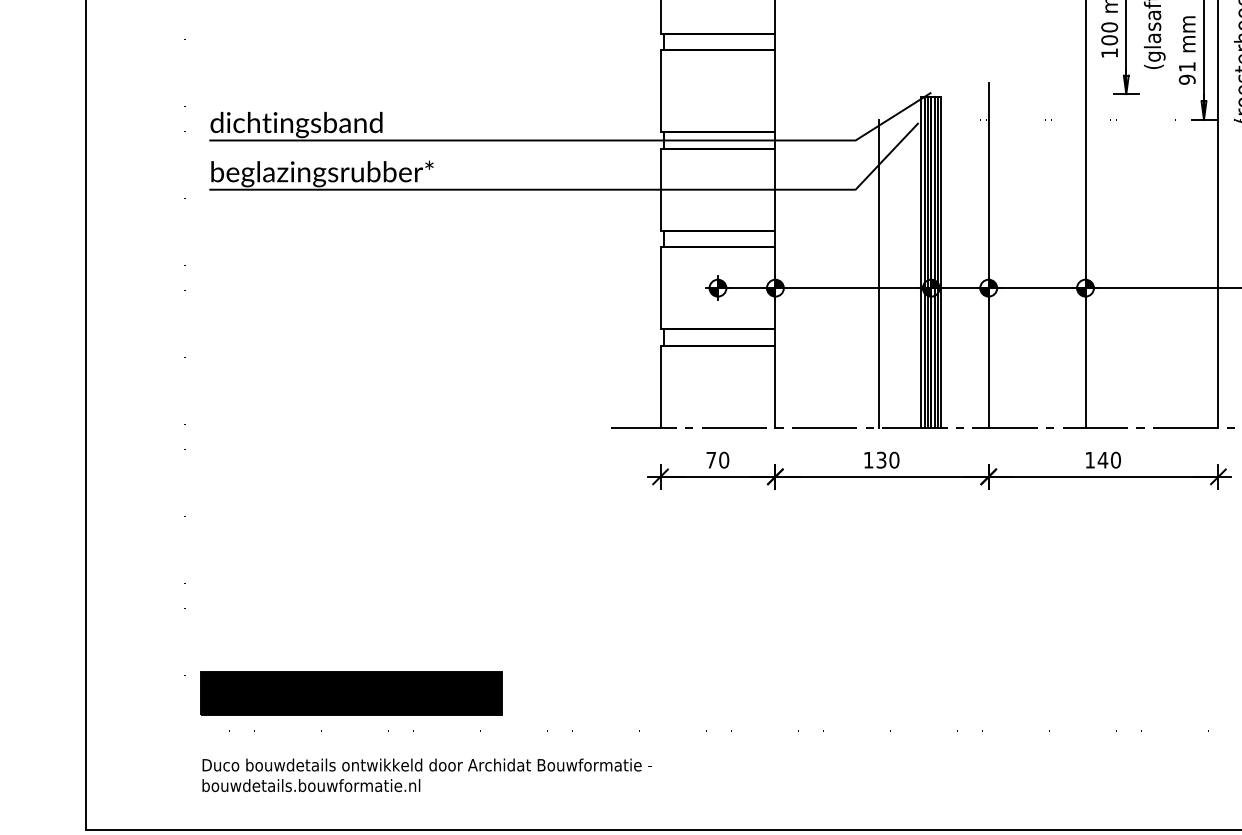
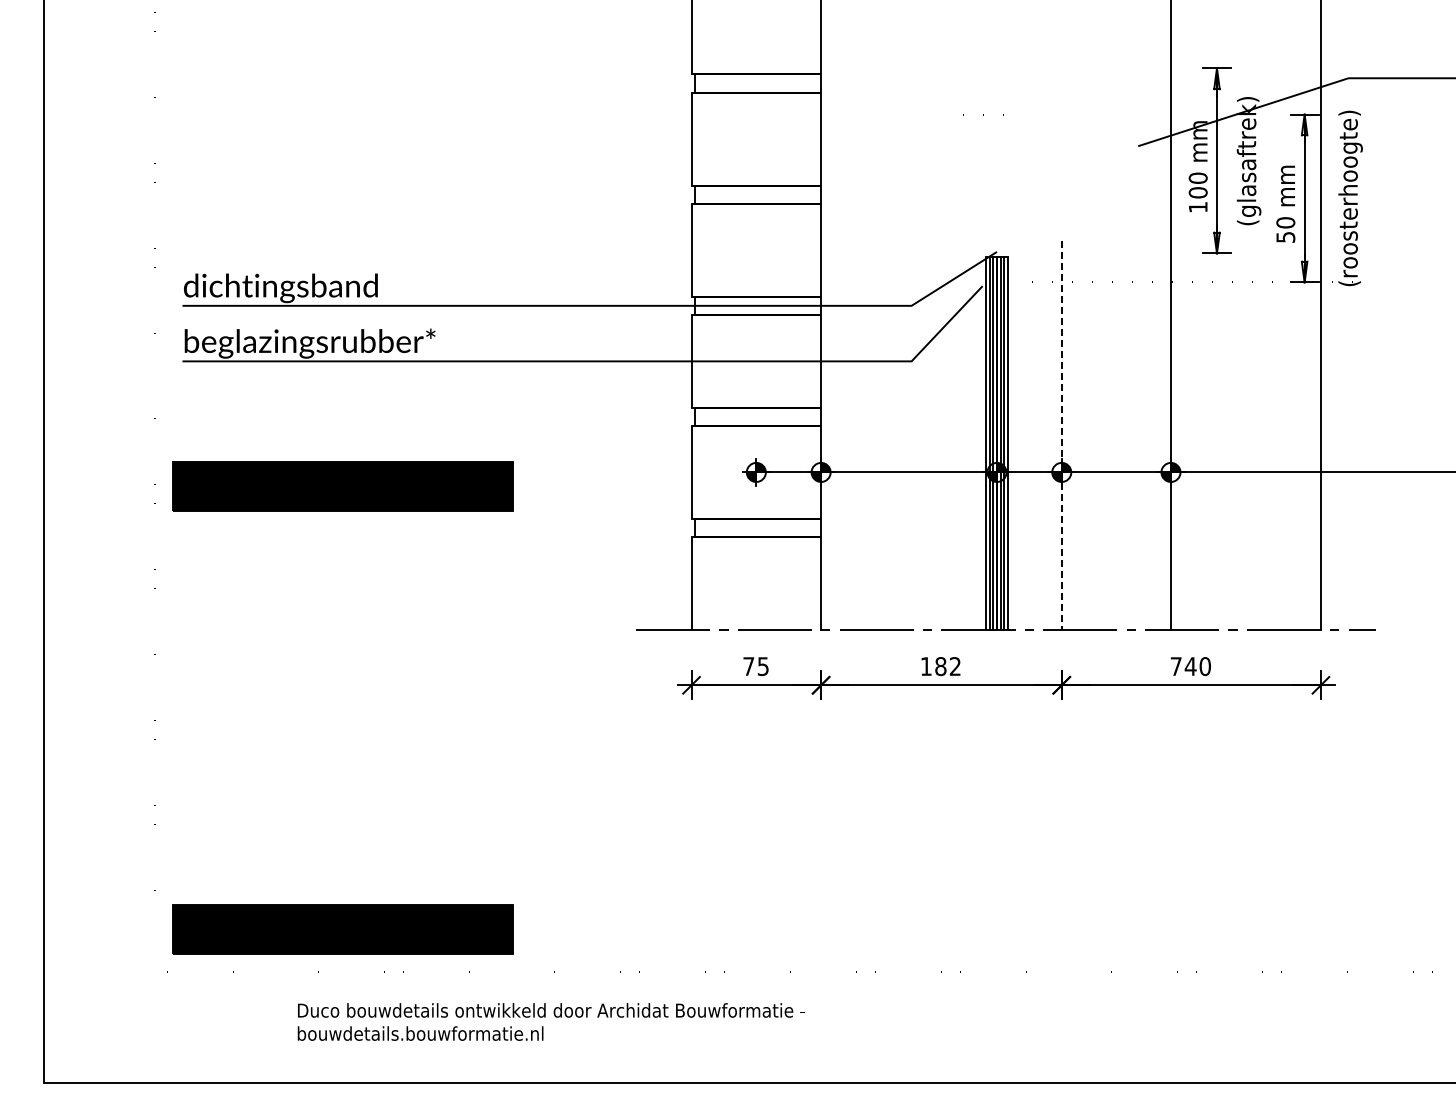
text: (1187, 73) -> (1285, 230), 91 -> 50
line: (988, 255) -> (1061, 435), solid -> dashed
line: (878, 273) -> (937, 455), removed
part: (351, 300) -> (342, 486), added
text: (724, 460) -> (763, 666), 70 -> 75
text: (888, 460) -> (948, 666), 130 -> 182
text: (1089, 460) -> (1175, 666), 140 -> 740
text: (426, 774) -> (550, 1021), moved

